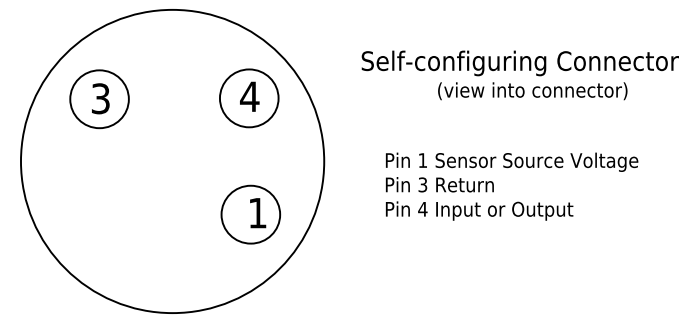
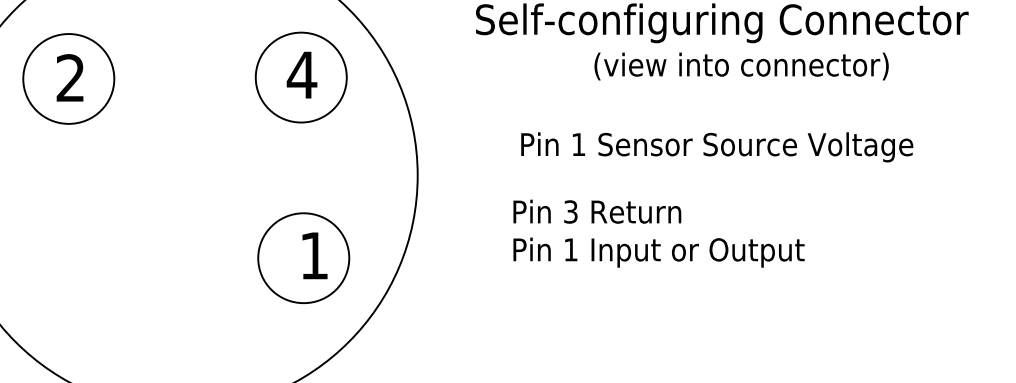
text: (100, 98) -> (70, 77), 3 -> 2
text: (512, 161) -> (717, 146), moved
text: (422, 209) -> (570, 250), 4 -> 1

